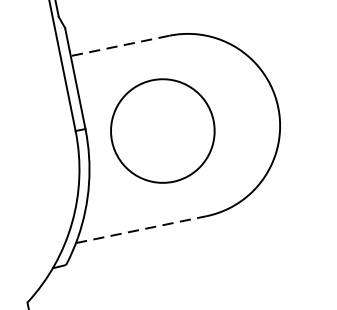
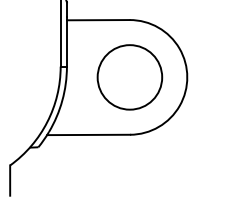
line: (118, 46) -> (97, 20), dashed -> solid
circle: (162, 131) -> (129, 77), moved
line: (140, 228) -> (88, 134), dashed -> solid

